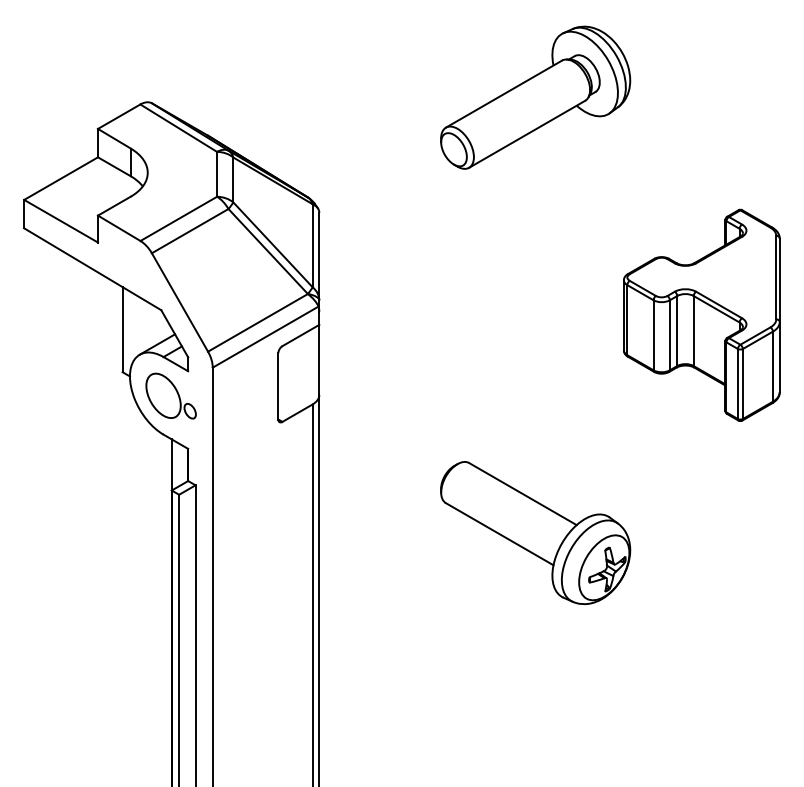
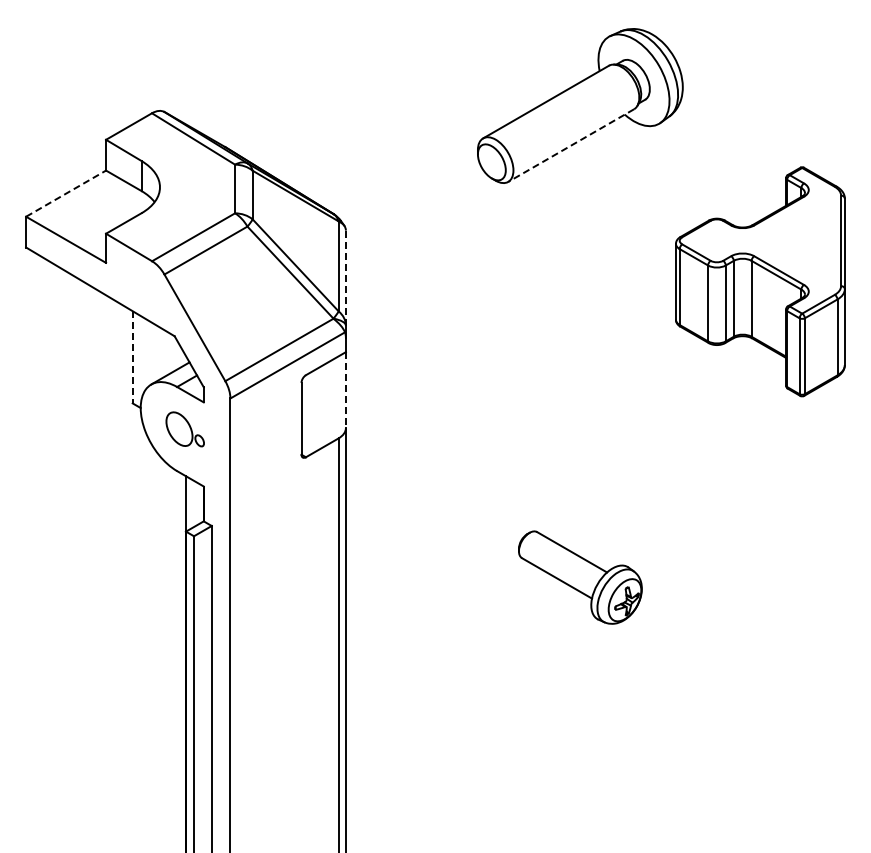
line: (527, 134) -> (571, 145), solid -> dashed
line: (61, 178) -> (66, 193), solid -> dashed
line: (318, 256) -> (345, 278), solid -> dashed
part: (701, 315) -> (760, 281), moved
line: (122, 329) -> (132, 357), solid -> dashed
line: (318, 360) -> (345, 390), solid -> dashed
part: (170, 396) -> (184, 429), size x0.7
part: (535, 532) -> (580, 577), size x0.6

